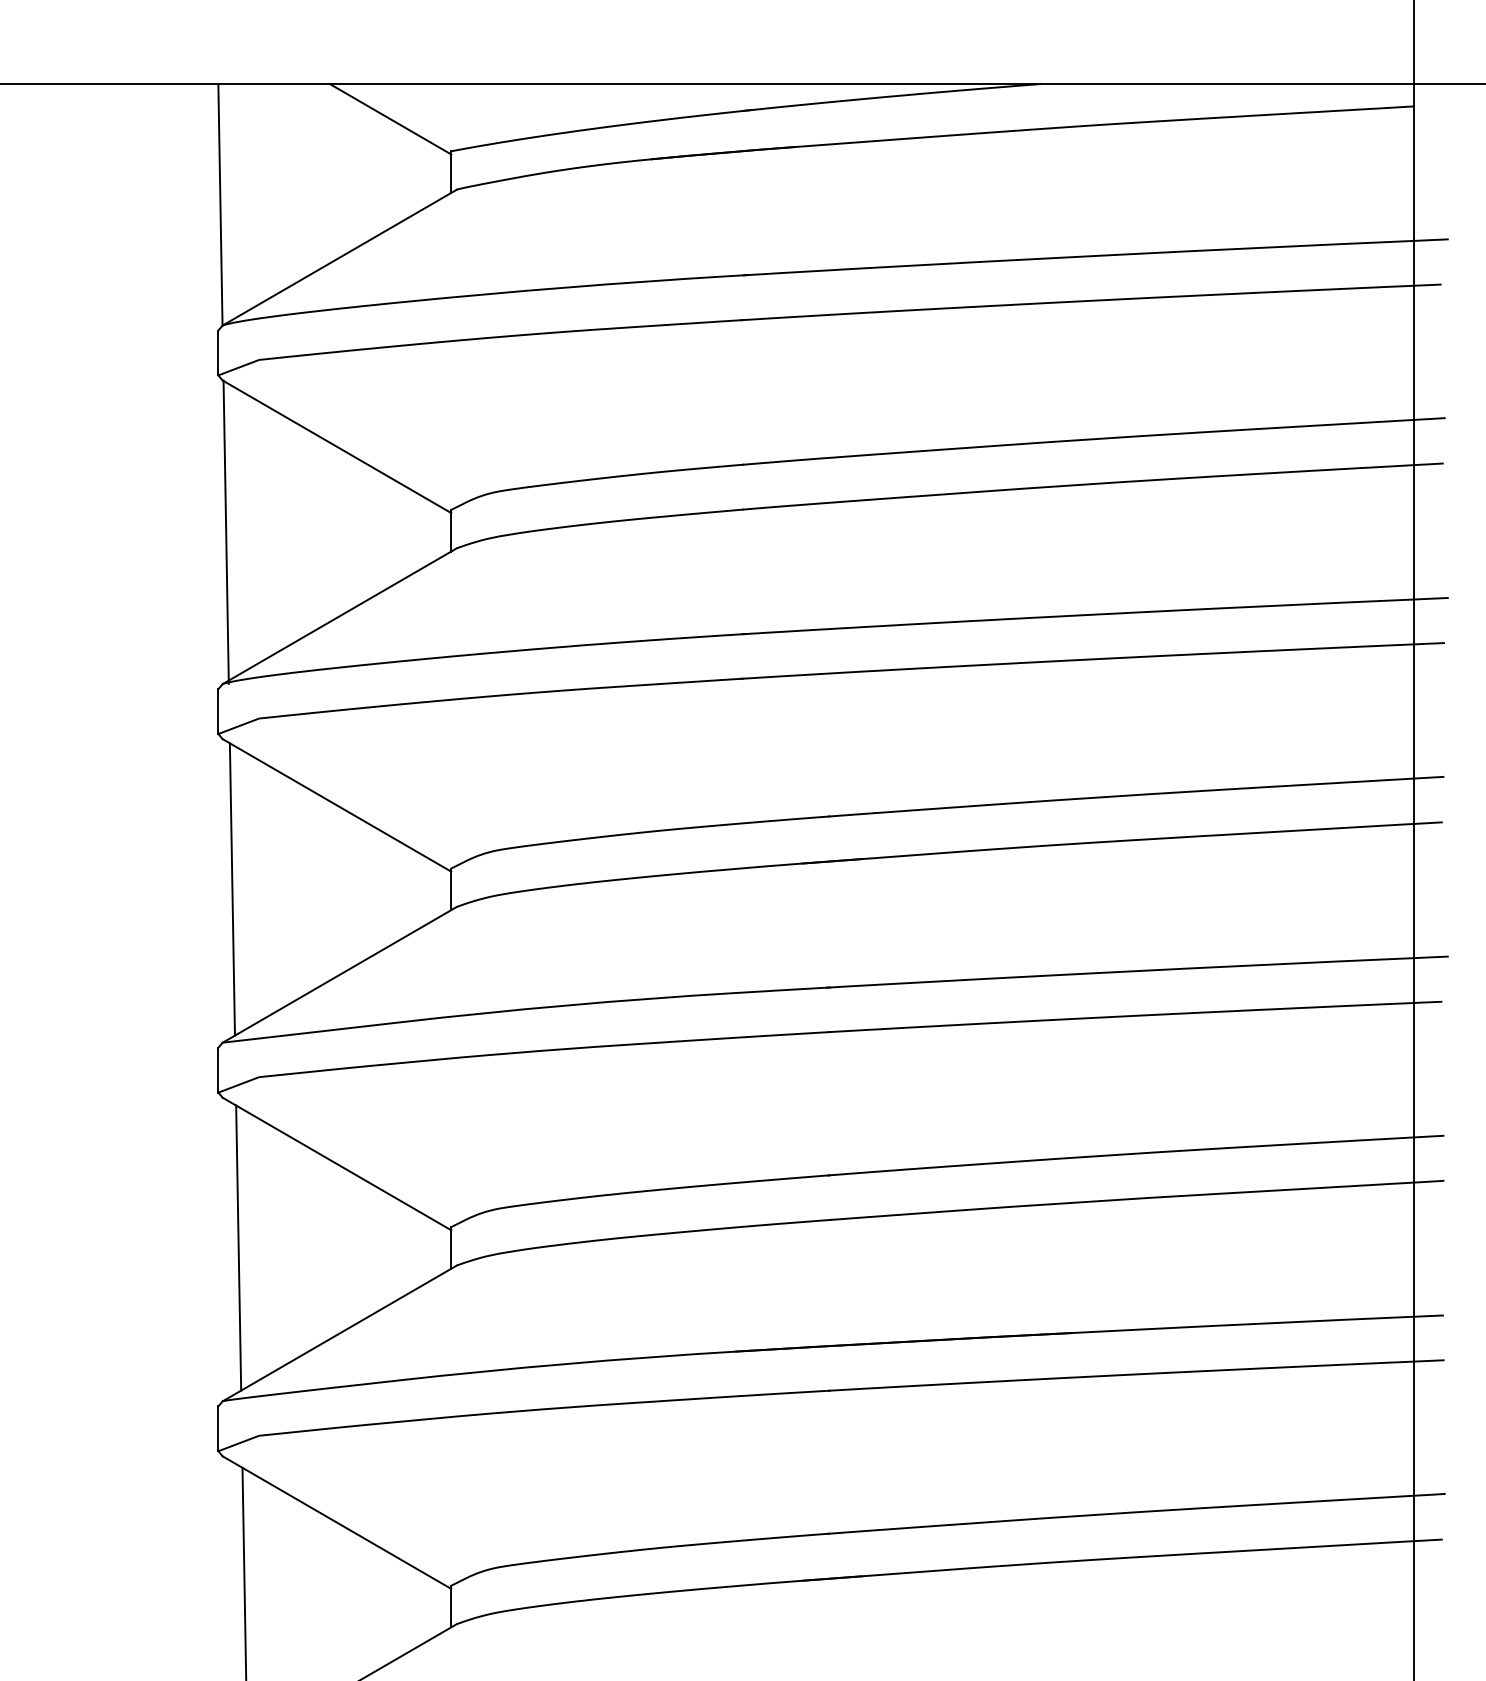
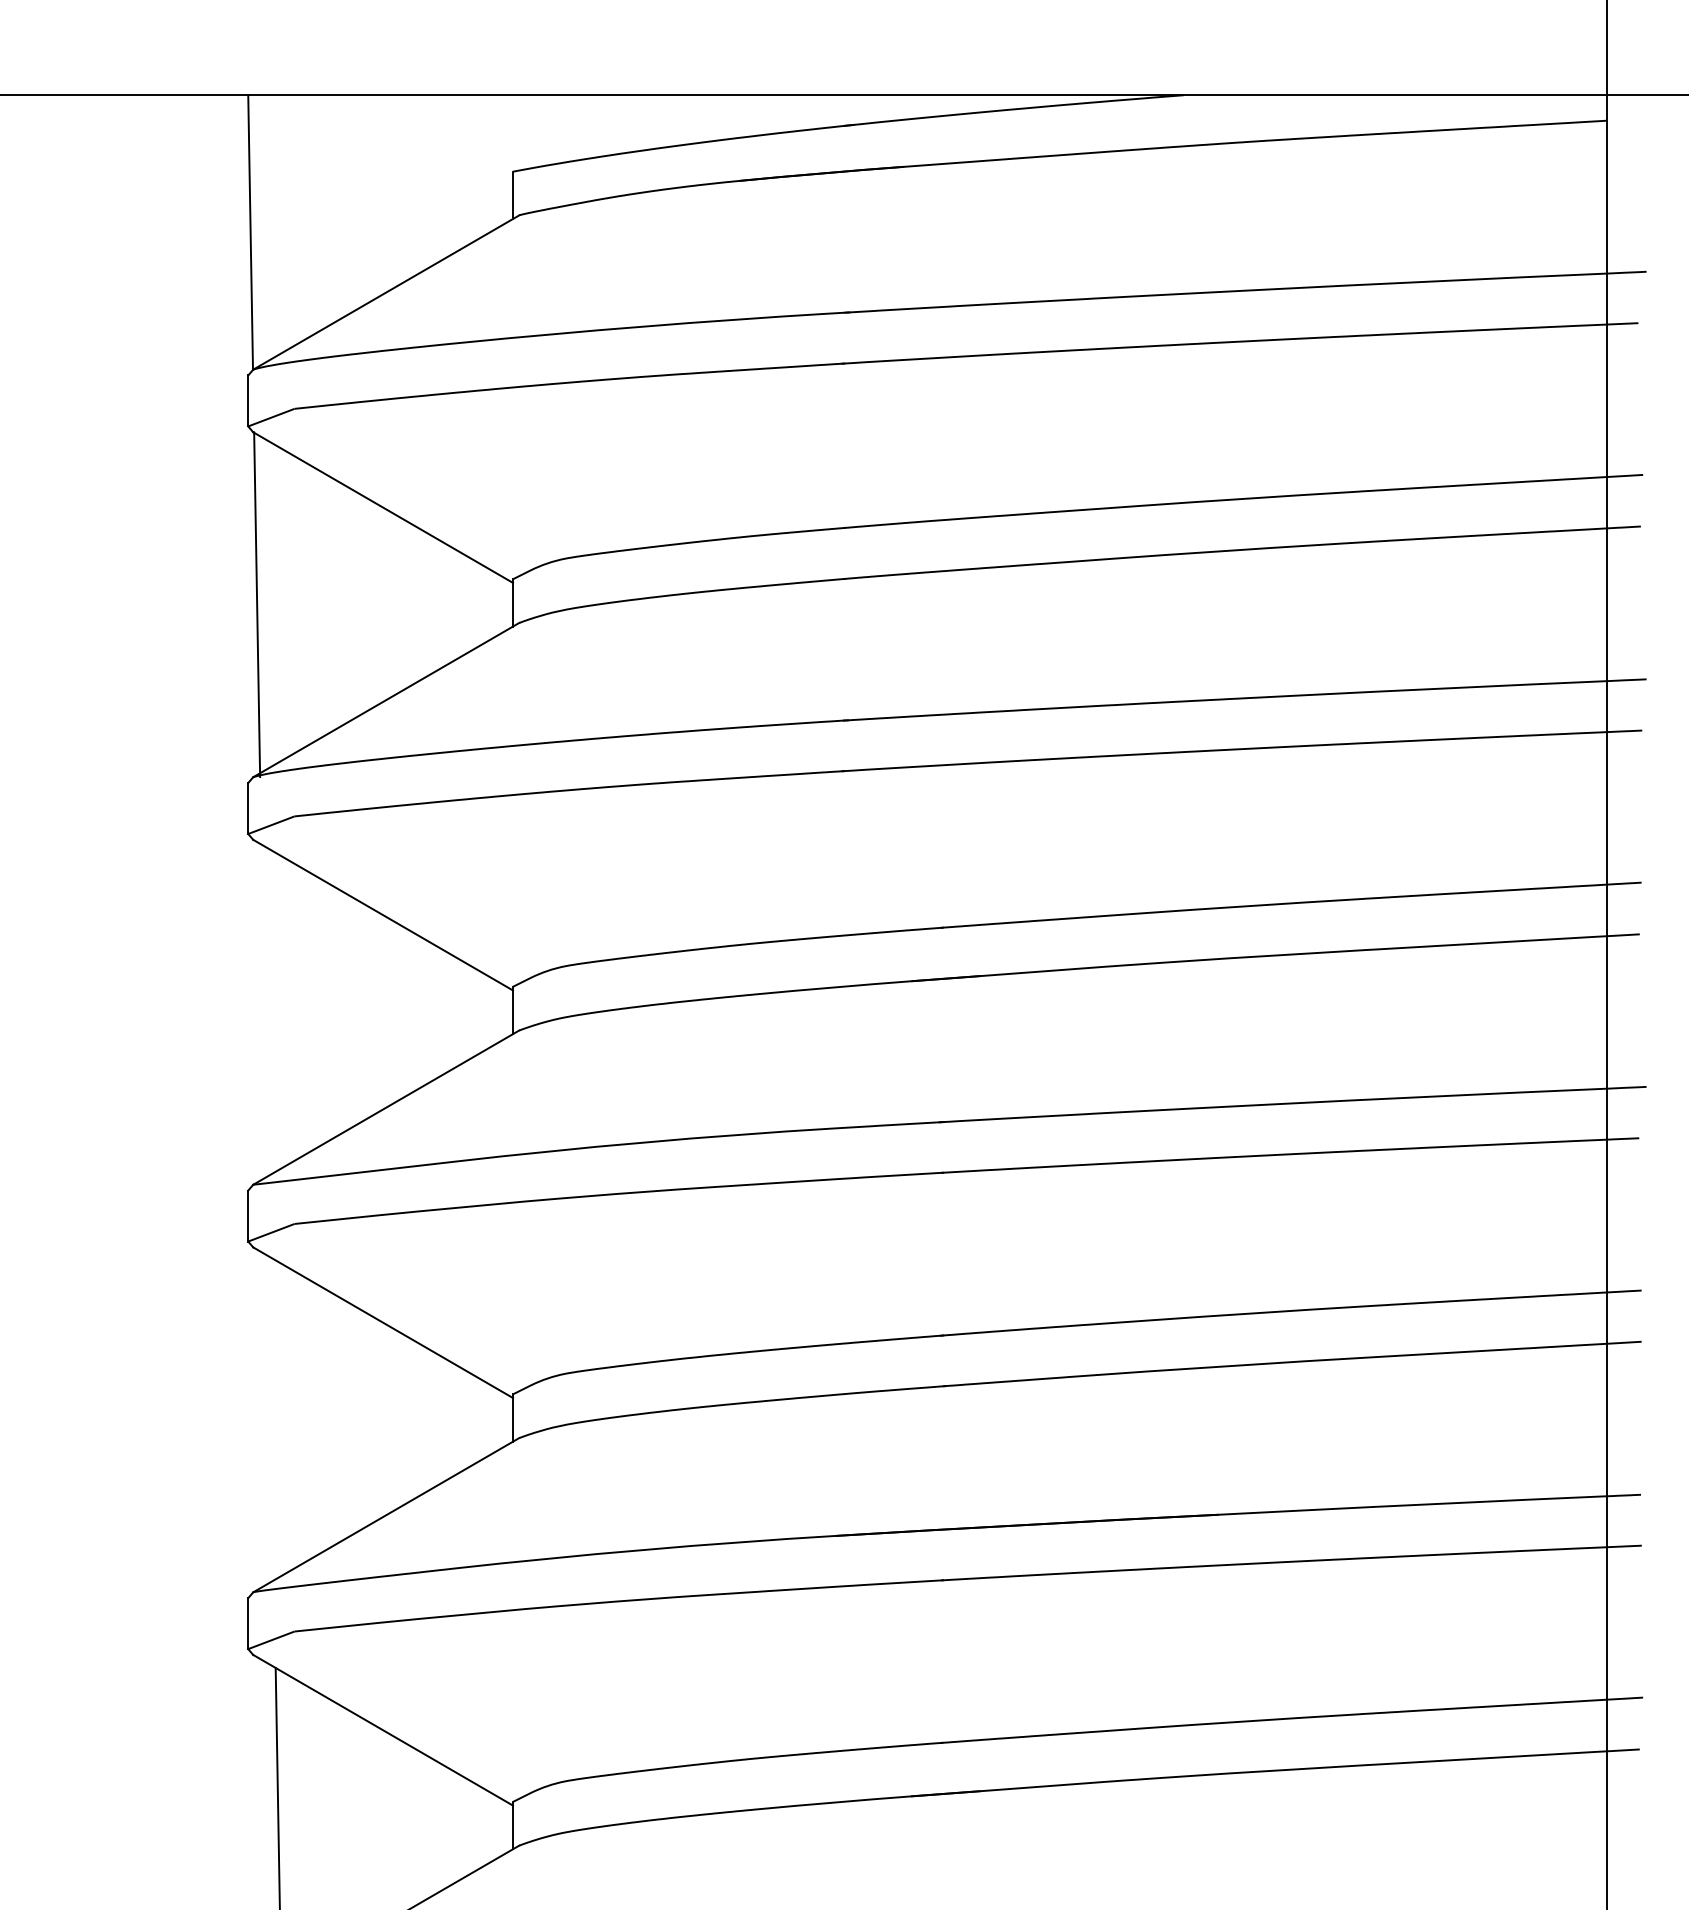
line: (390, 119) -> (443, 135), removed
line: (231, 889) -> (263, 1010), removed
line: (238, 1247) -> (271, 1417), removed

